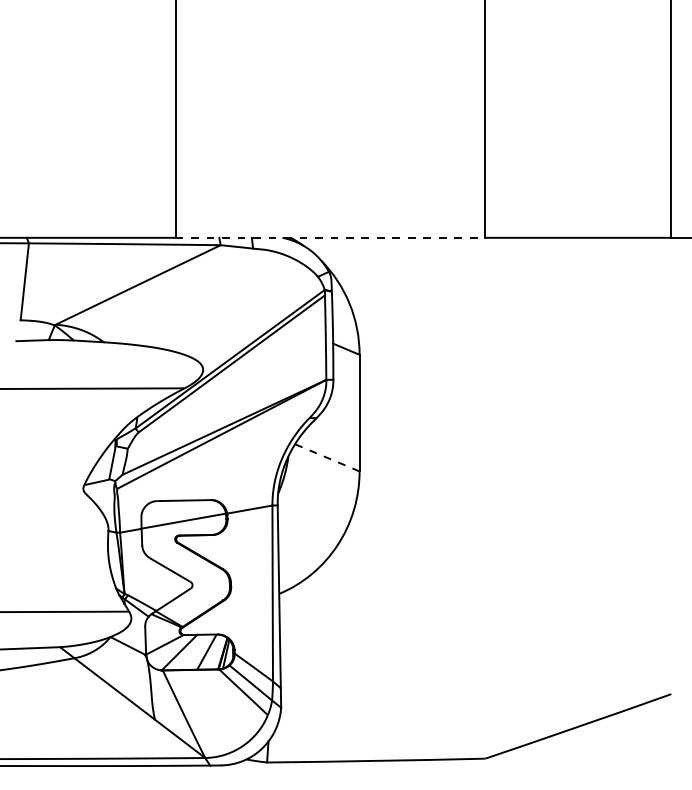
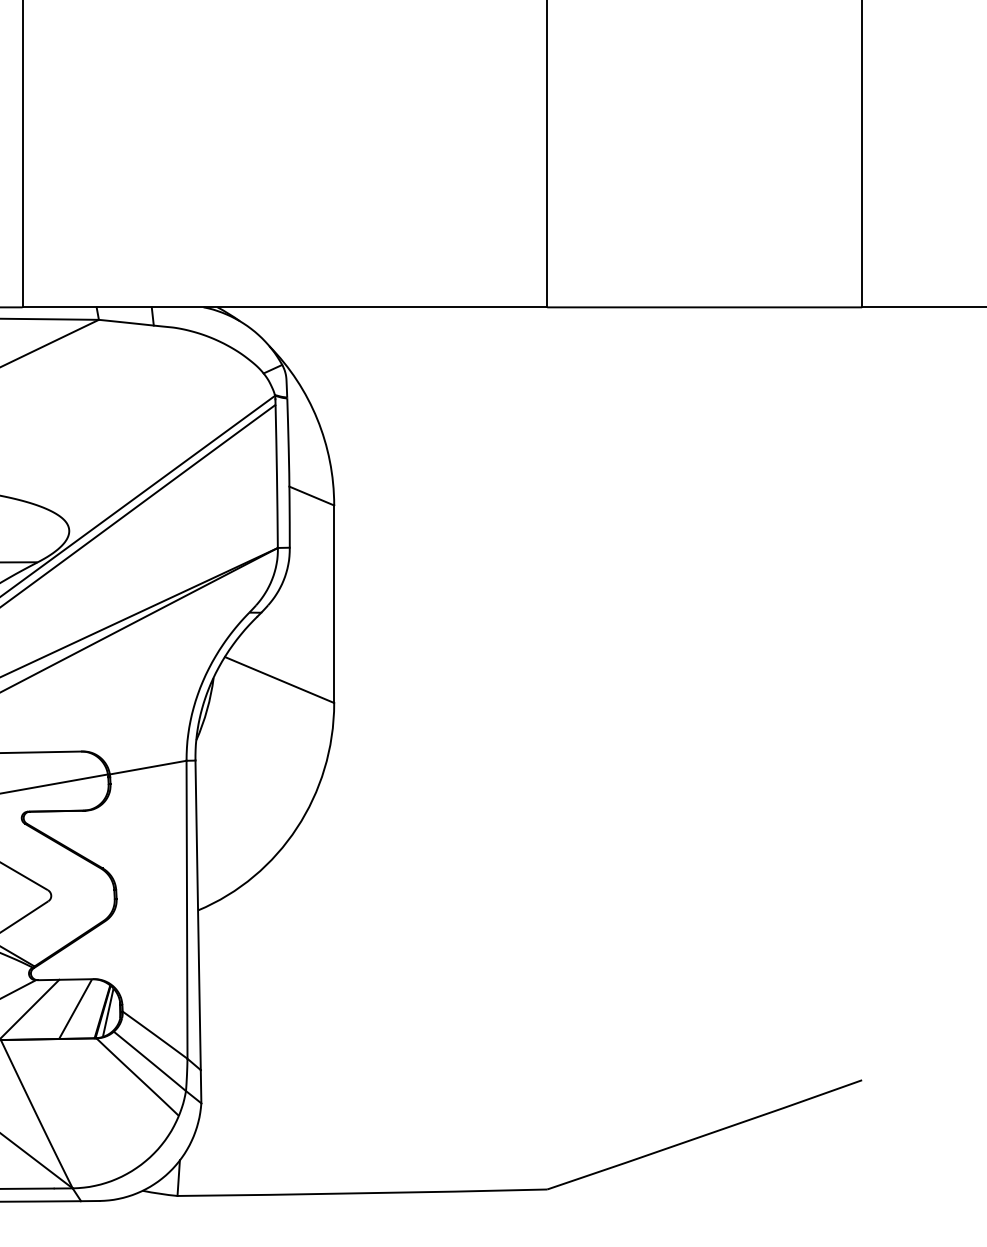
line: (330, 237) -> (284, 306), dashed -> solid
line: (327, 457) -> (279, 679), dashed -> solid

